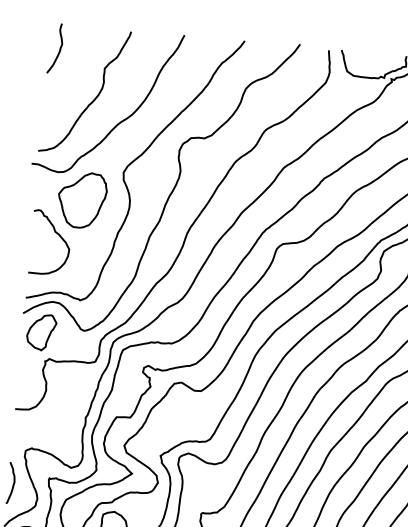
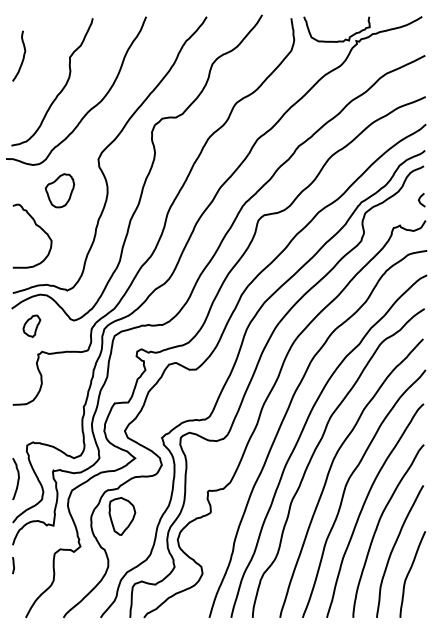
curve: (60, 48) -> (23, 55), moved
part: (81, 200) -> (59, 190), size x0.6
part: (41, 332) -> (31, 326), size x0.6

